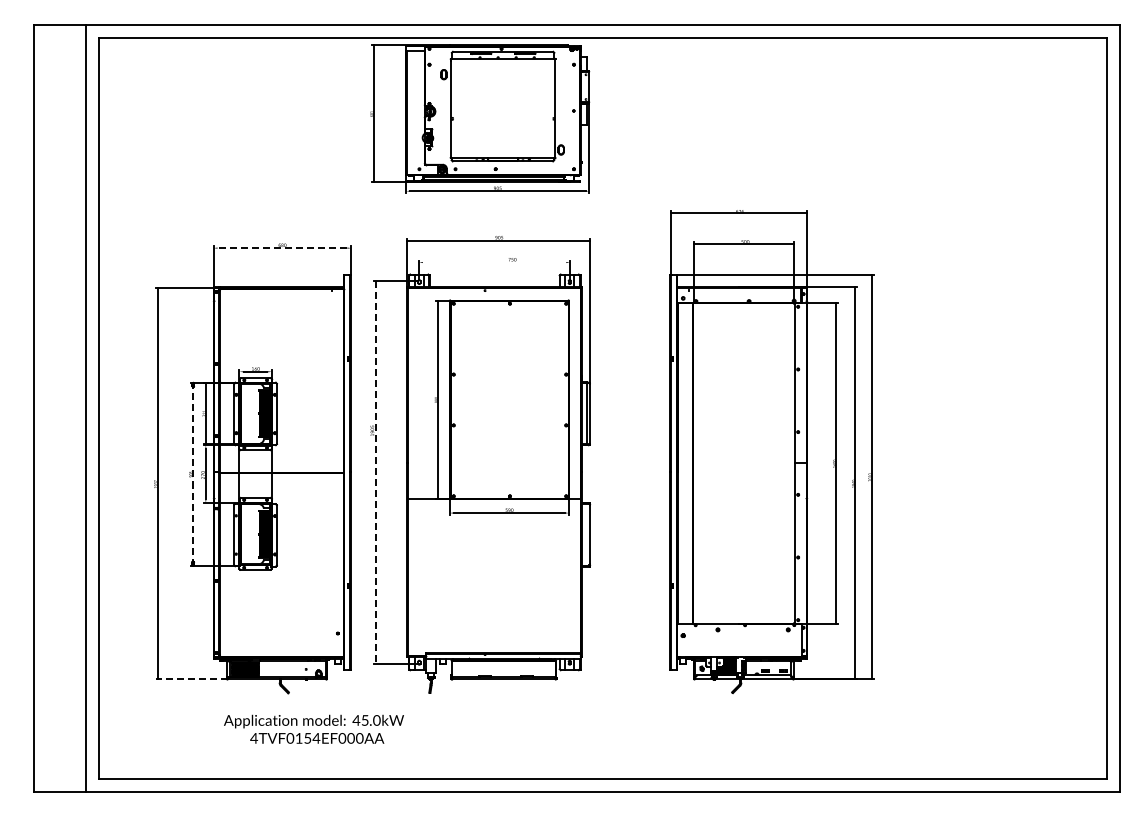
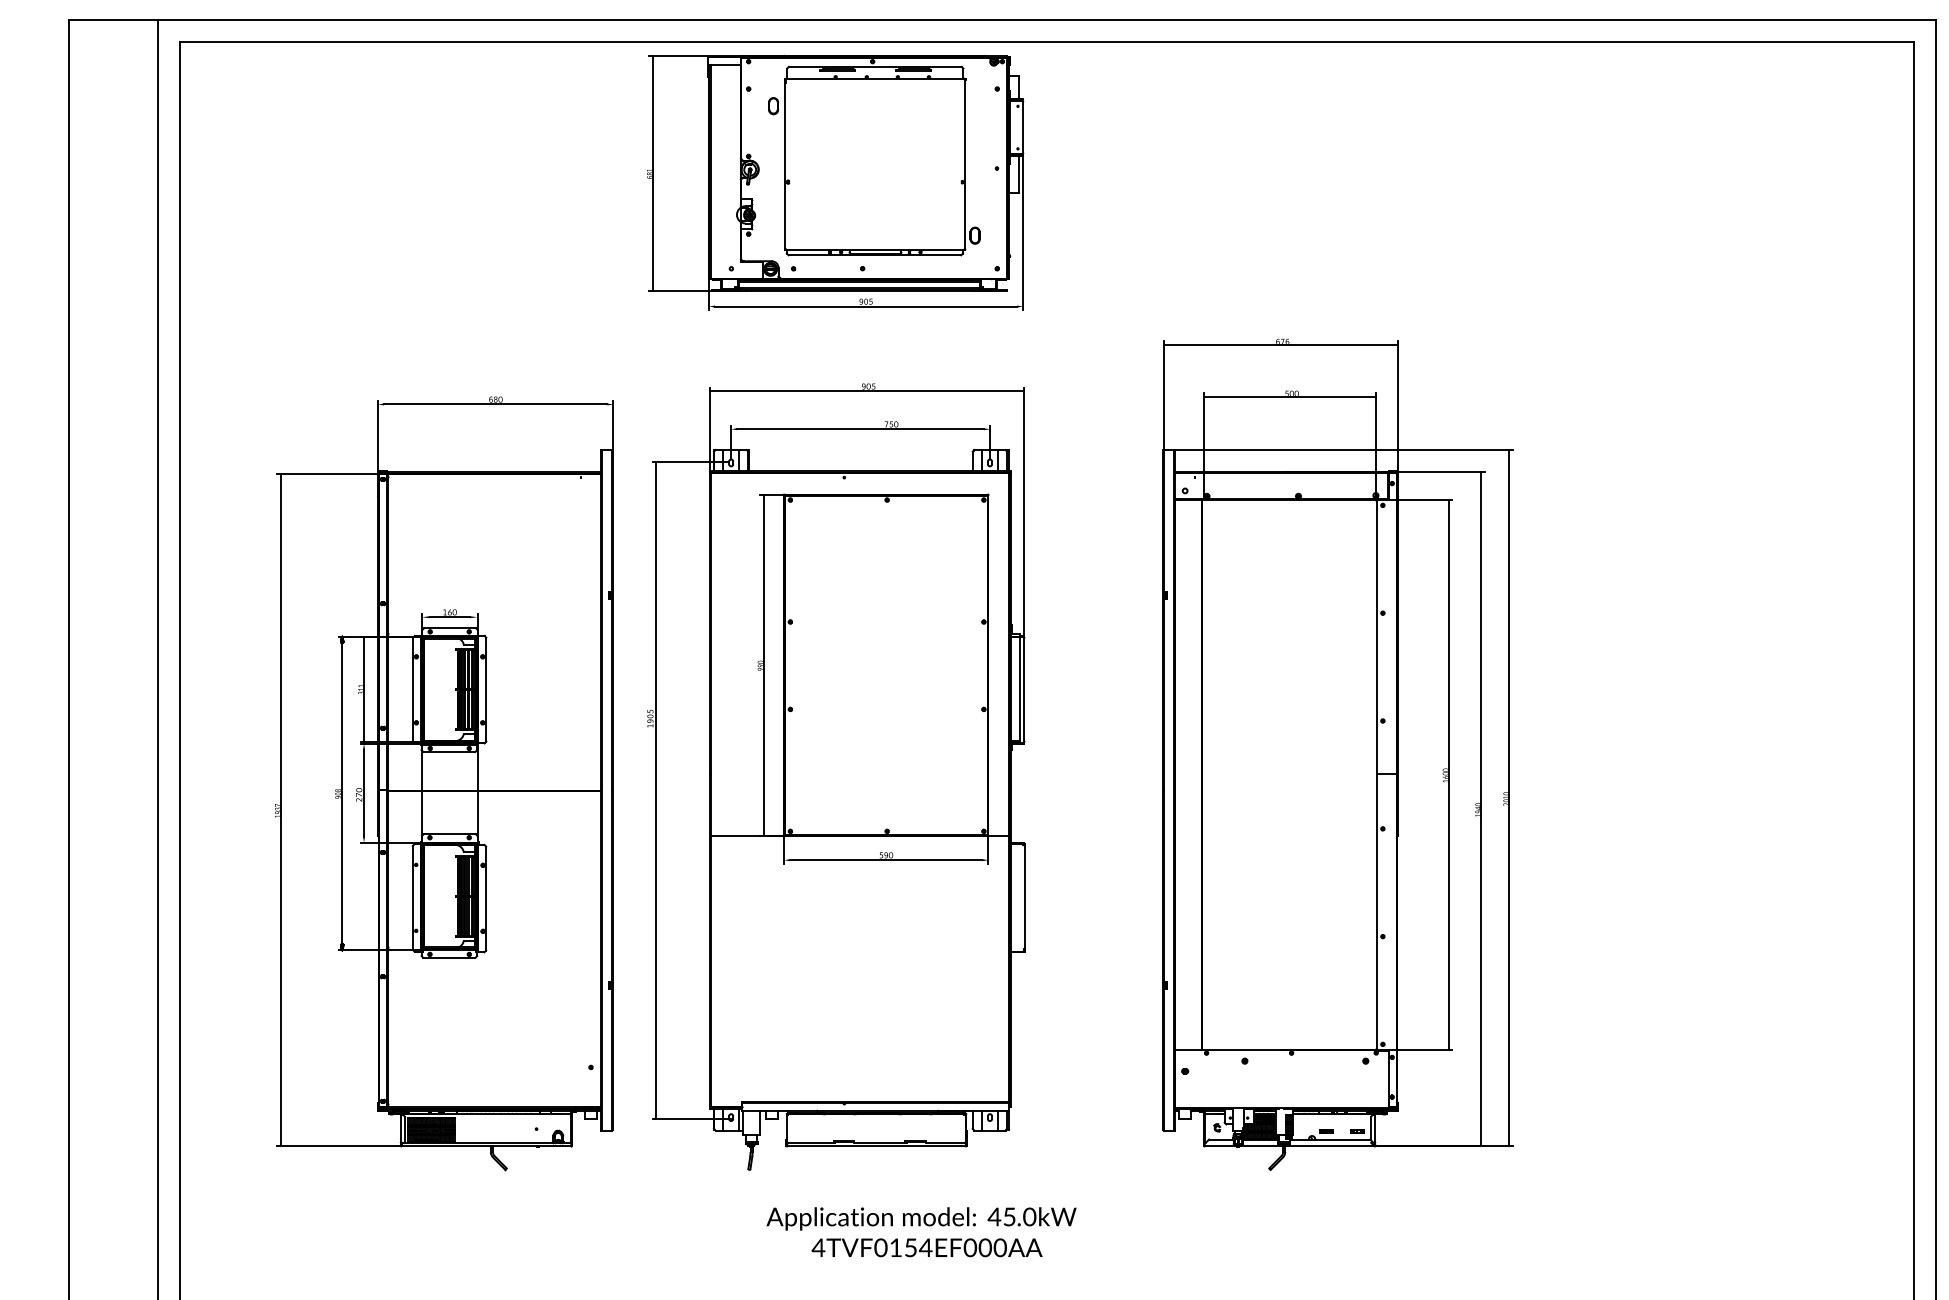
line: (282, 248) -> (495, 405), dashed -> solid
line: (494, 262) -> (860, 429), added
line: (375, 472) -> (655, 790), dashed -> solid
line: (193, 473) -> (342, 792), dashed -> solid
line: (191, 679) -> (339, 1146), dashed -> solid
text: (313, 728) -> (920, 1230), moved

